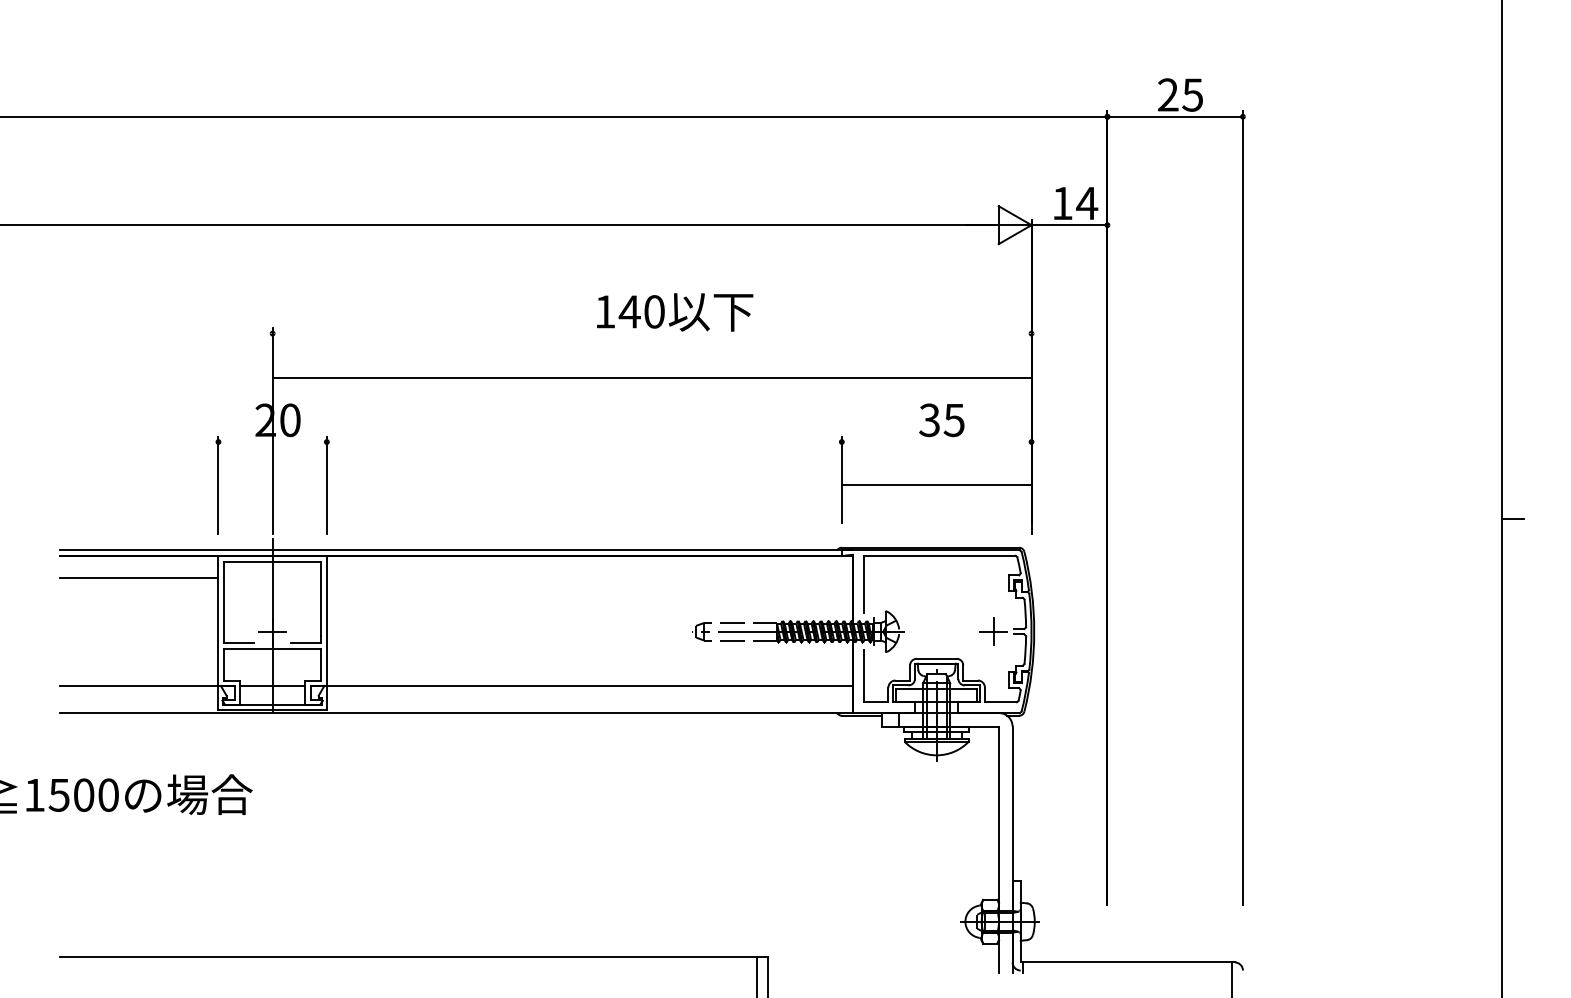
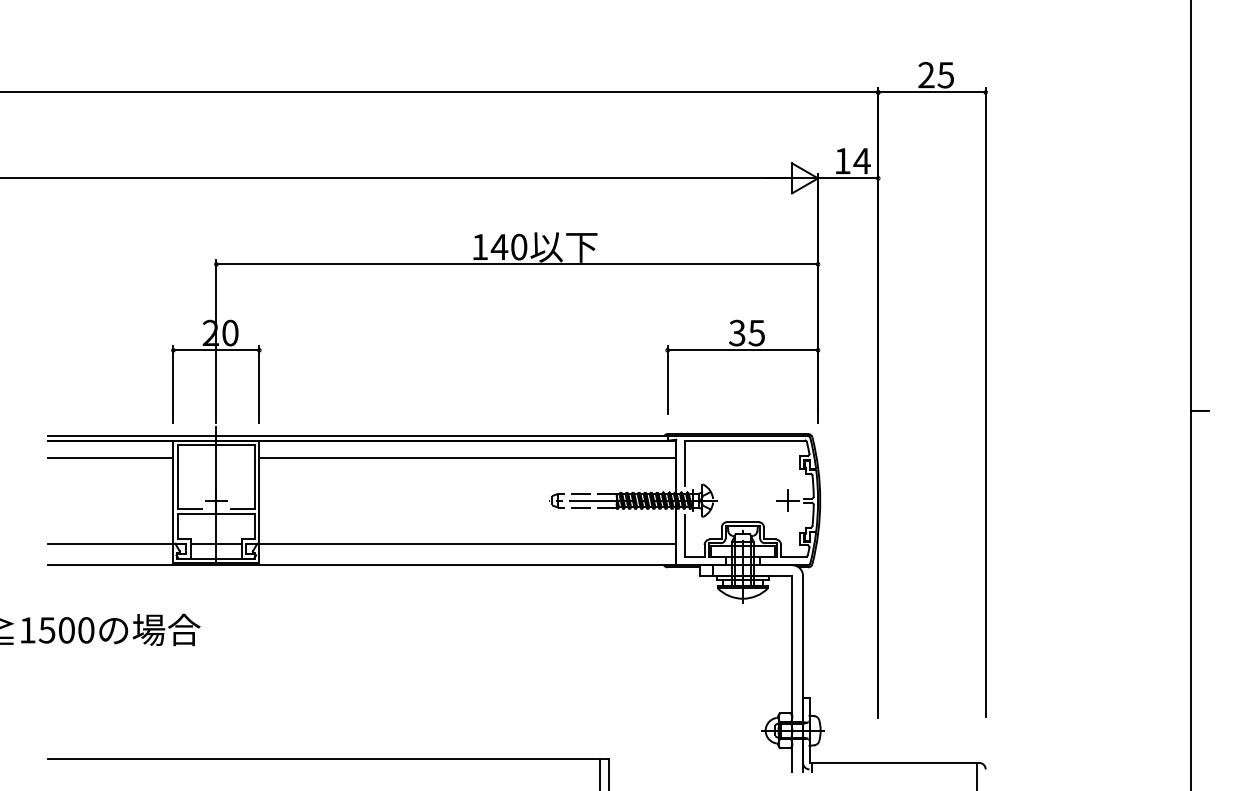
line: (652, 377) -> (517, 264), moved
line: (272, 442) -> (216, 350), added
line: (936, 485) -> (742, 350), moved
line: (589, 577) -> (467, 457), added

